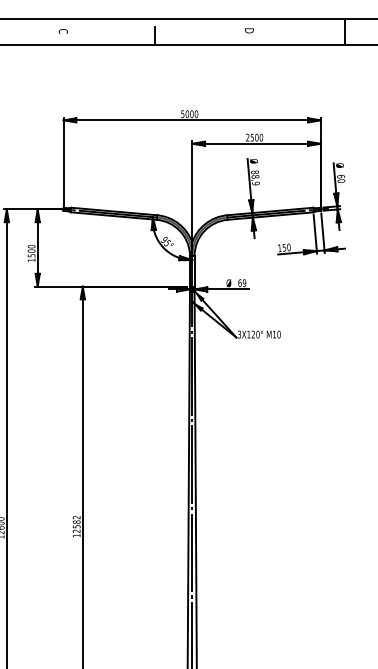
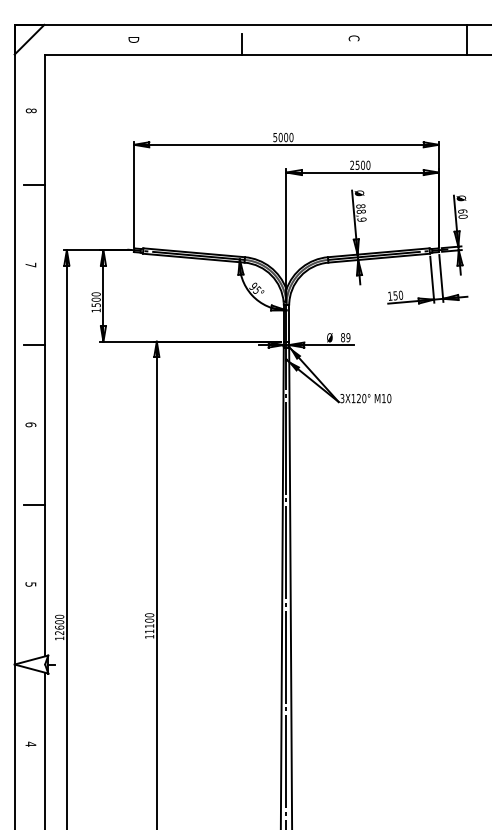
text: (248, 30) -> (353, 38), D -> C
text: (63, 31) -> (133, 39), C -> D
text: (240, 283) -> (343, 337), 69 -> 89
text: (76, 524) -> (149, 623), 12582 -> 11100

